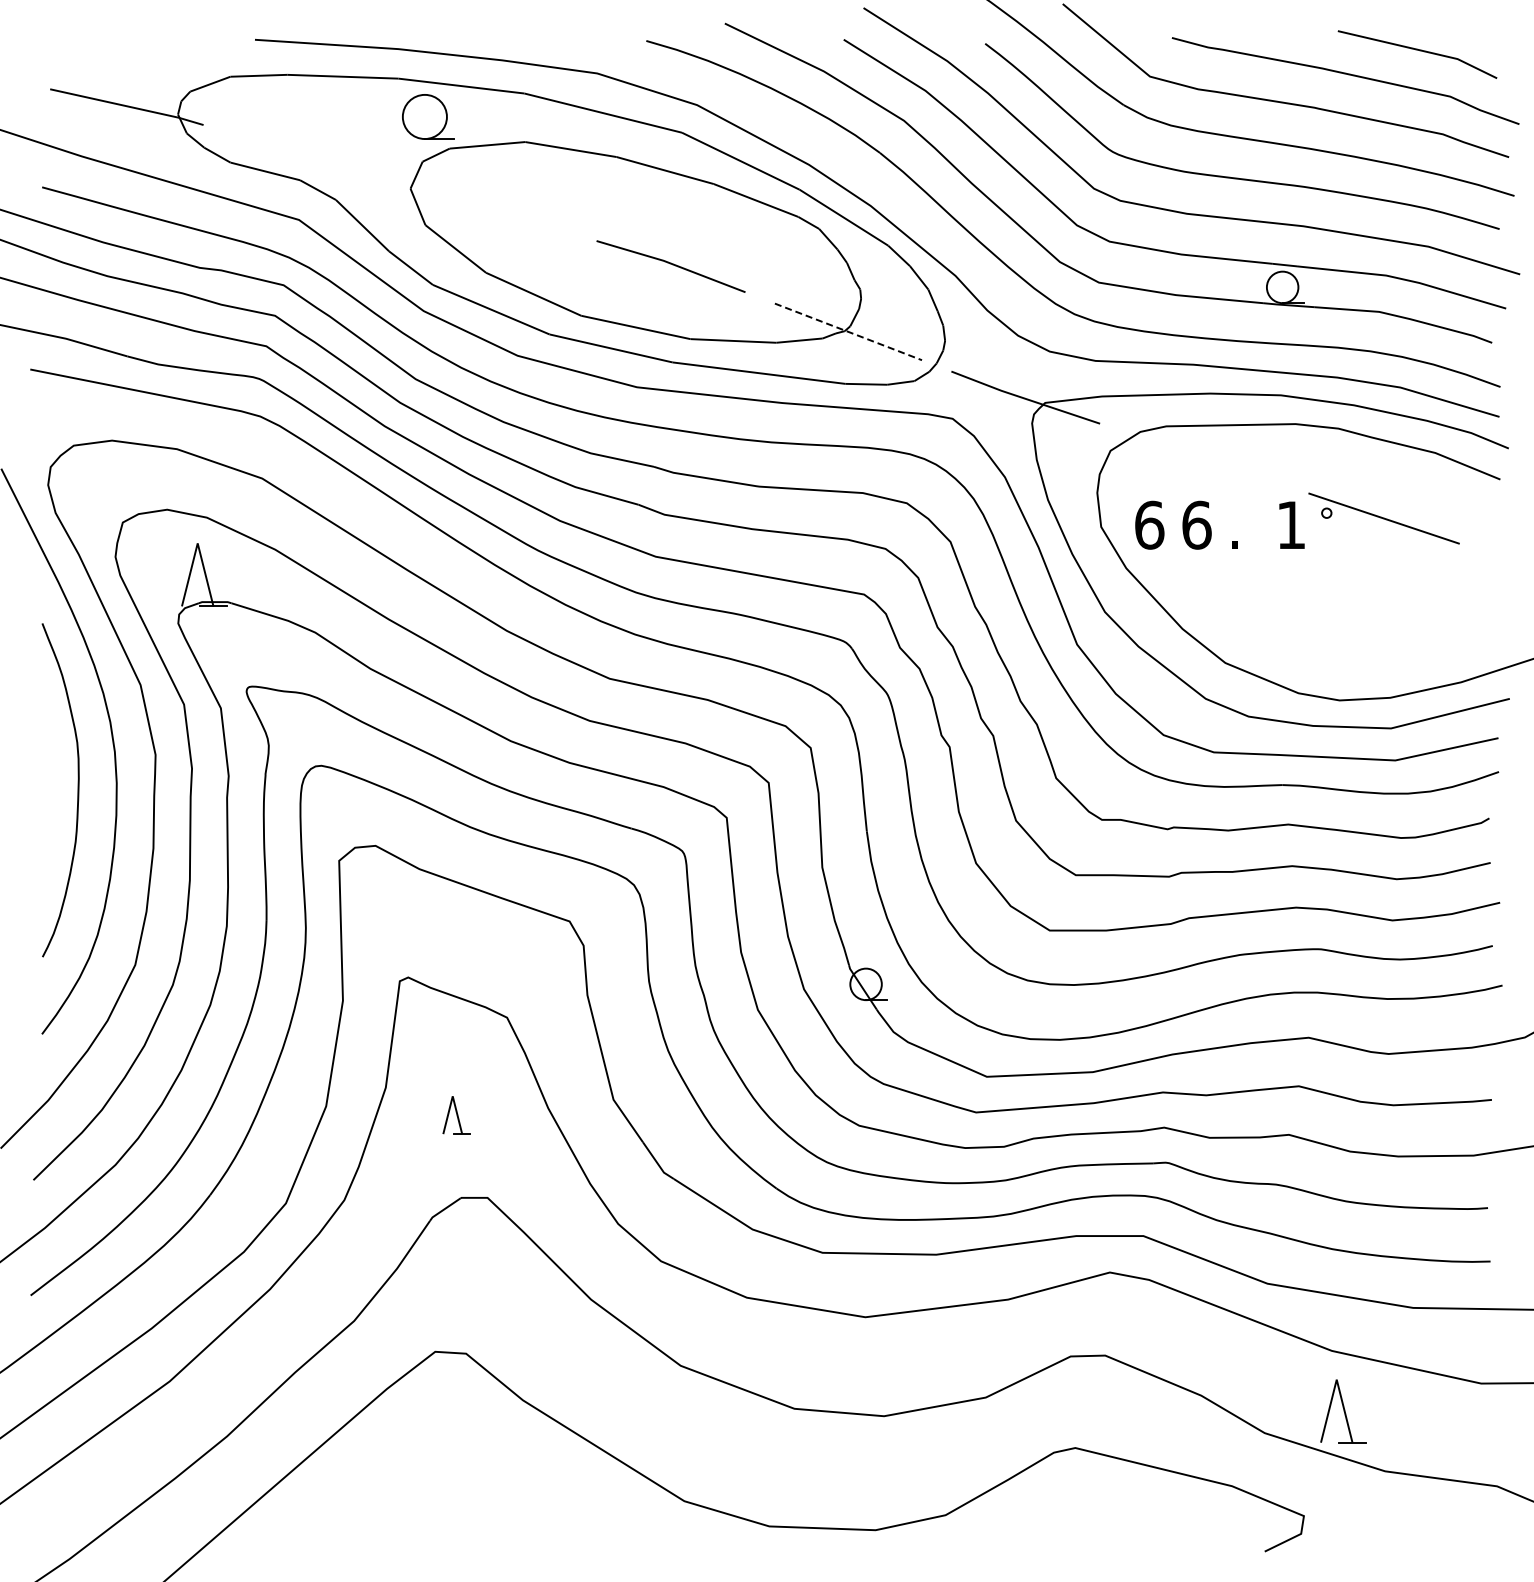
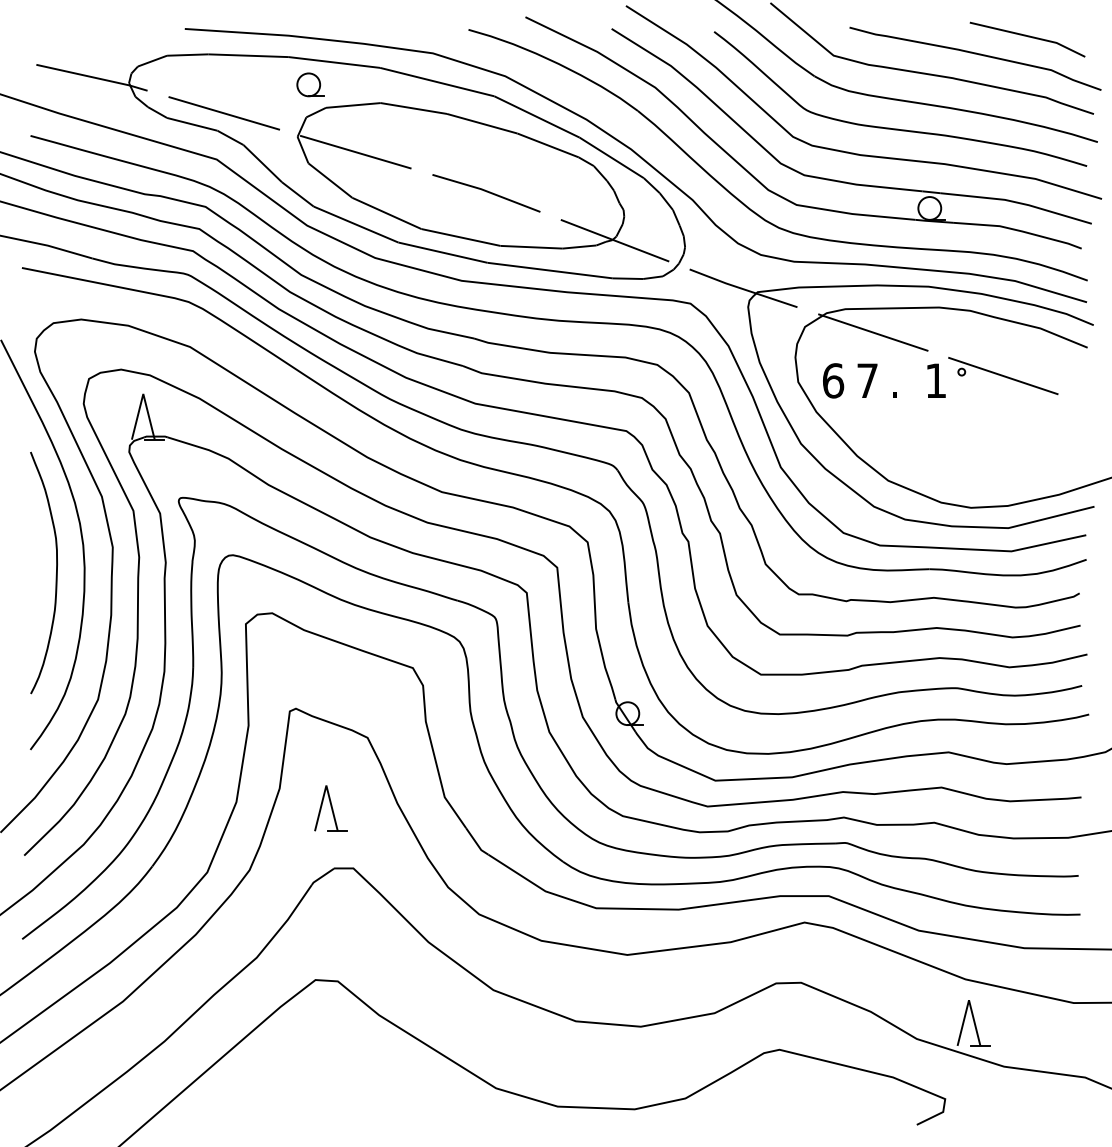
part: (428, 116) -> (310, 84), size x0.71
line: (308, 155) -> (223, 112), added
line: (490, 209) -> (355, 151), added
line: (848, 331) -> (615, 240), dashed -> solid
line: (1204, 458) -> (873, 332), added
text: (1196, 524) -> (867, 380), 6 -> 7
part: (456, 1115) -> (330, 808), size x1.67

